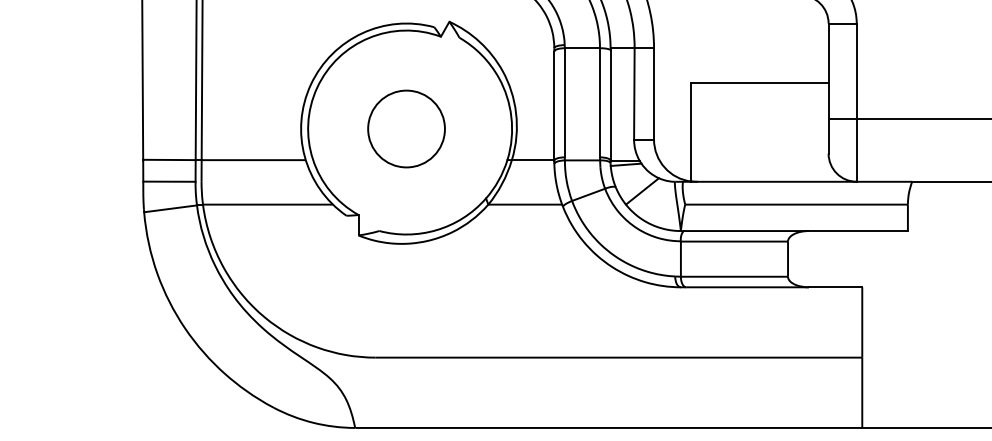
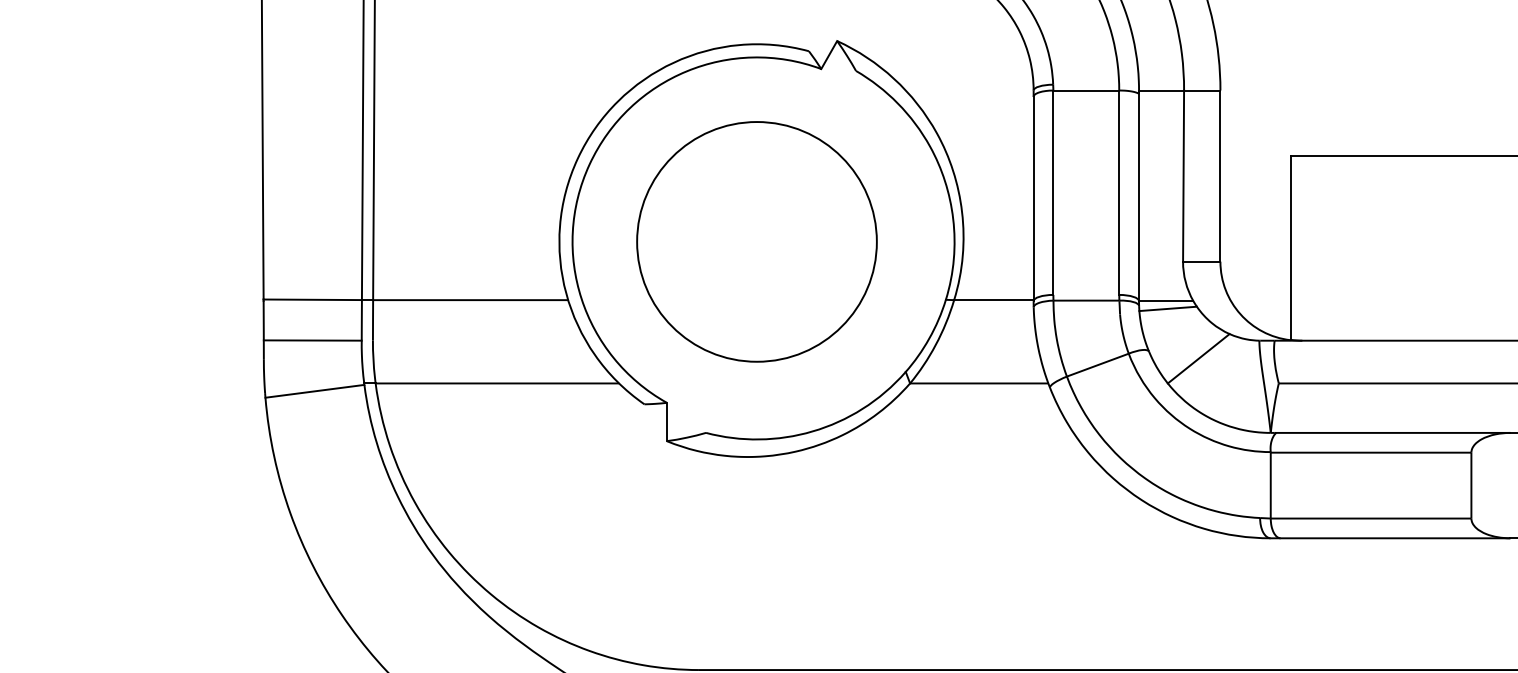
circle: (406, 128) -> (756, 240), size x1.67

